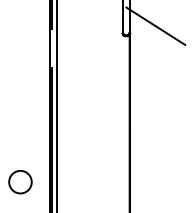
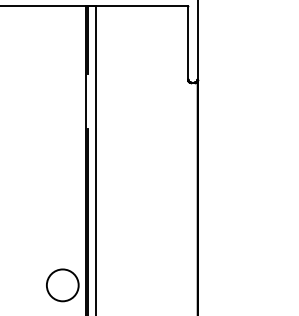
line: (155, 26) -> (234, 69), removed
circle: (20, 182) -> (62, 285), moved

